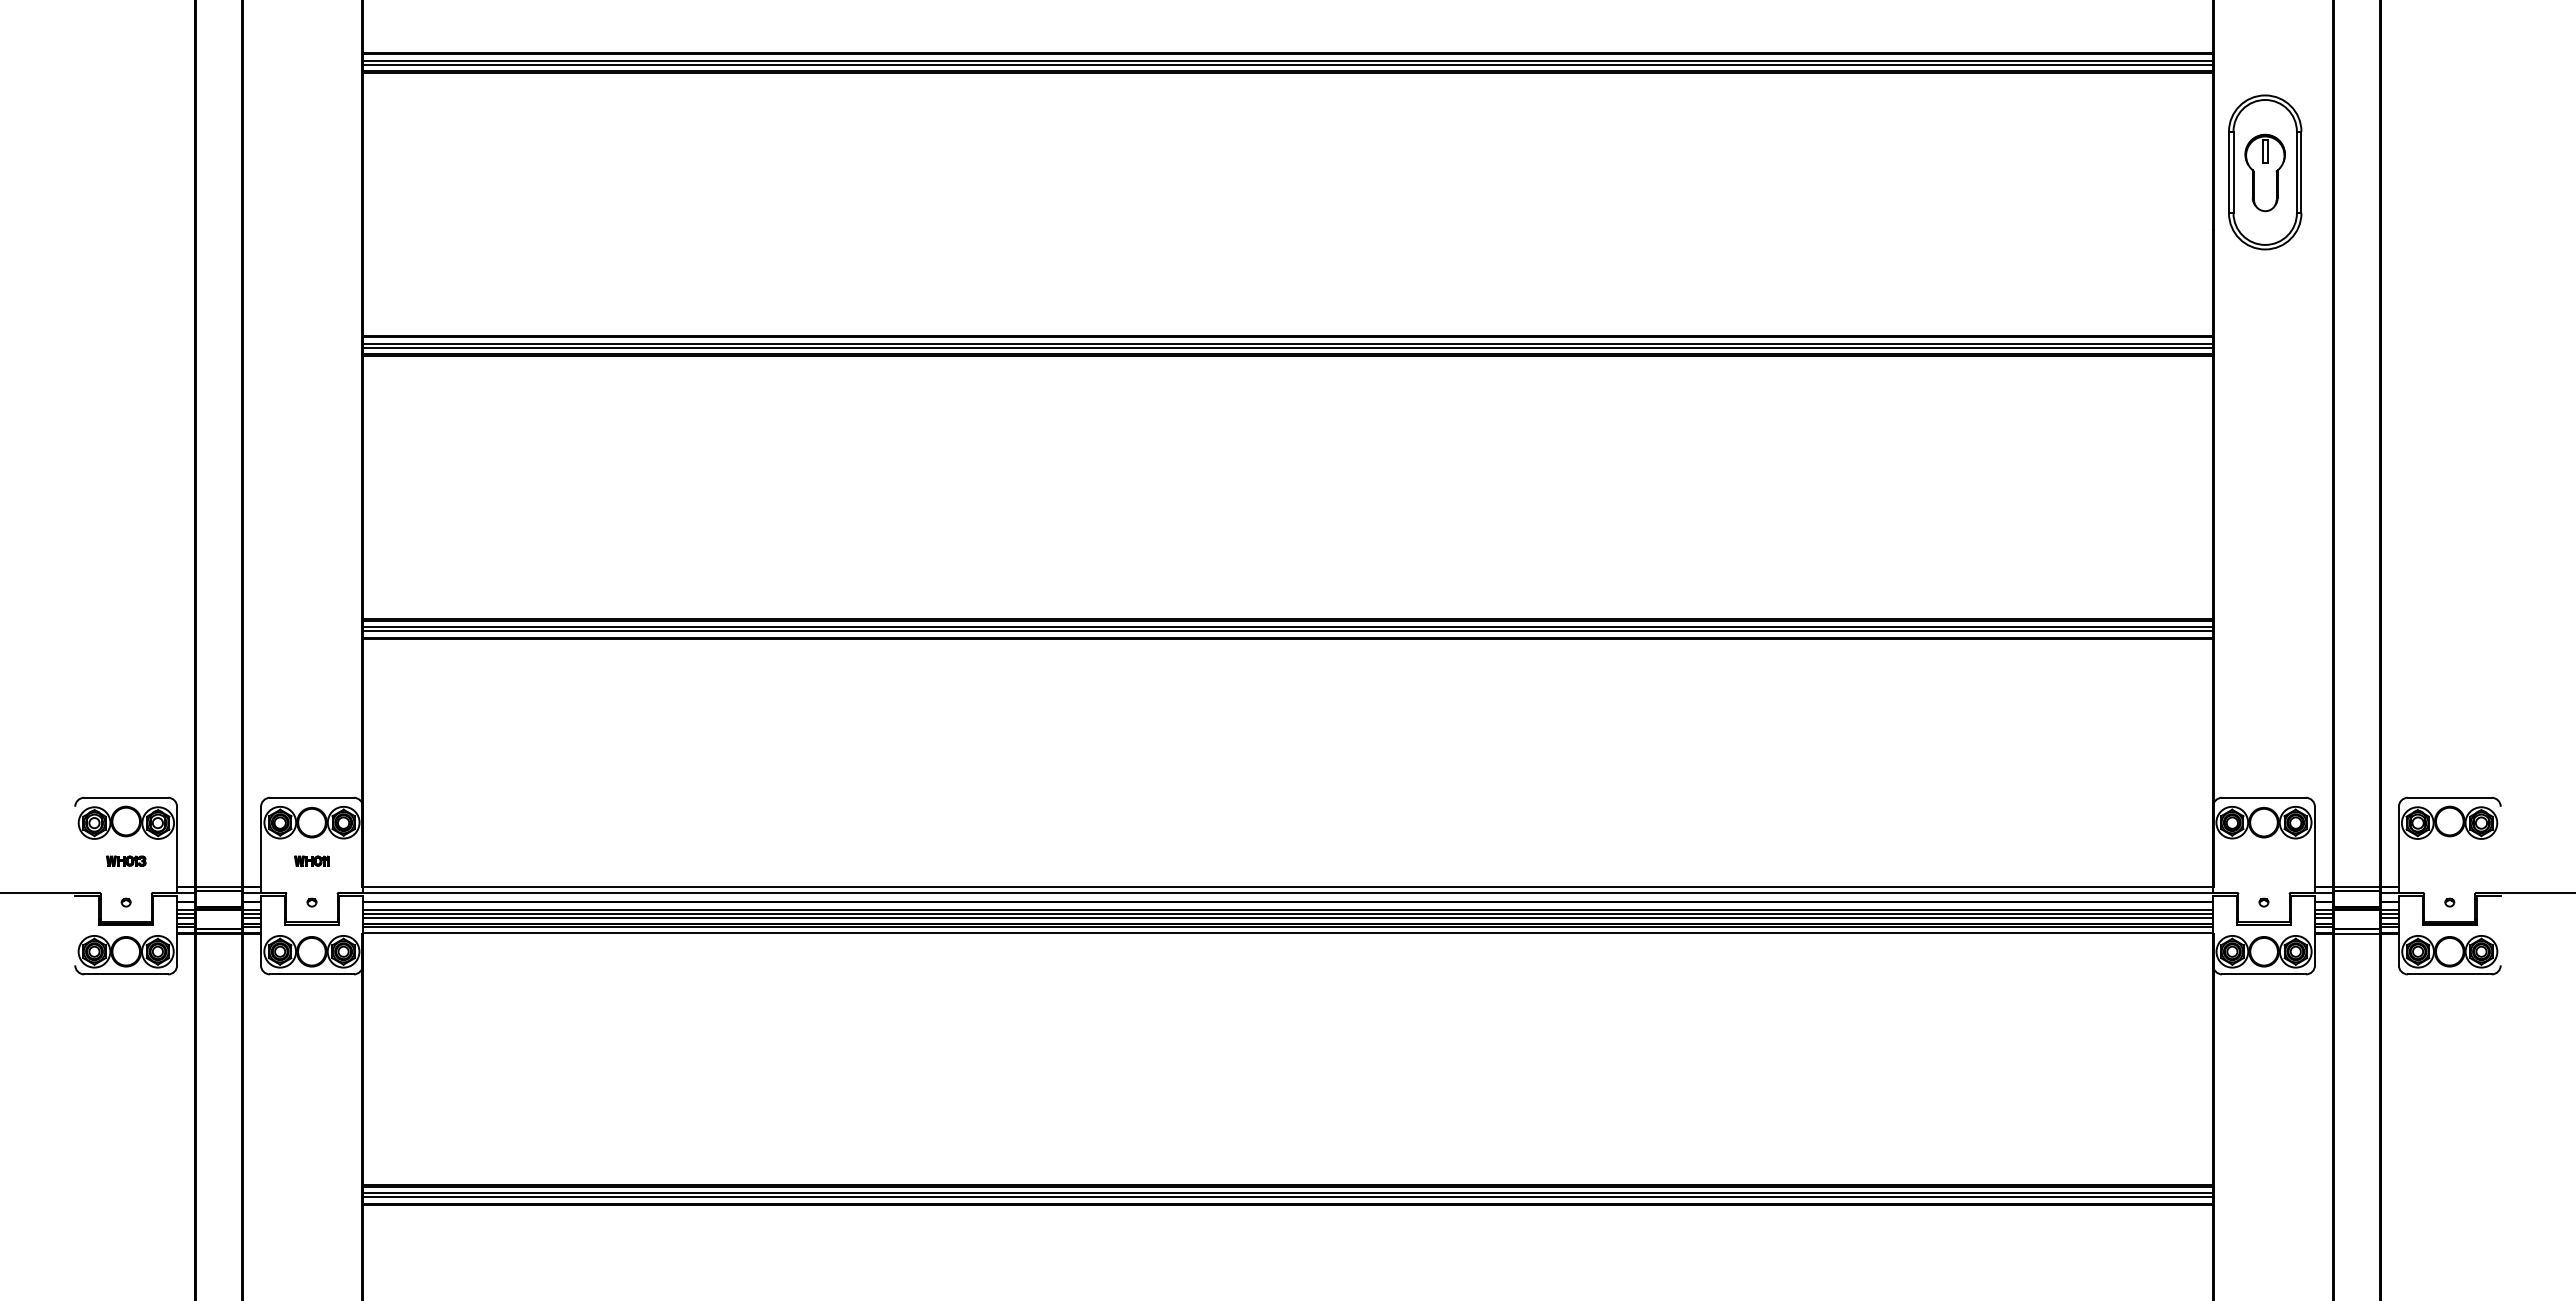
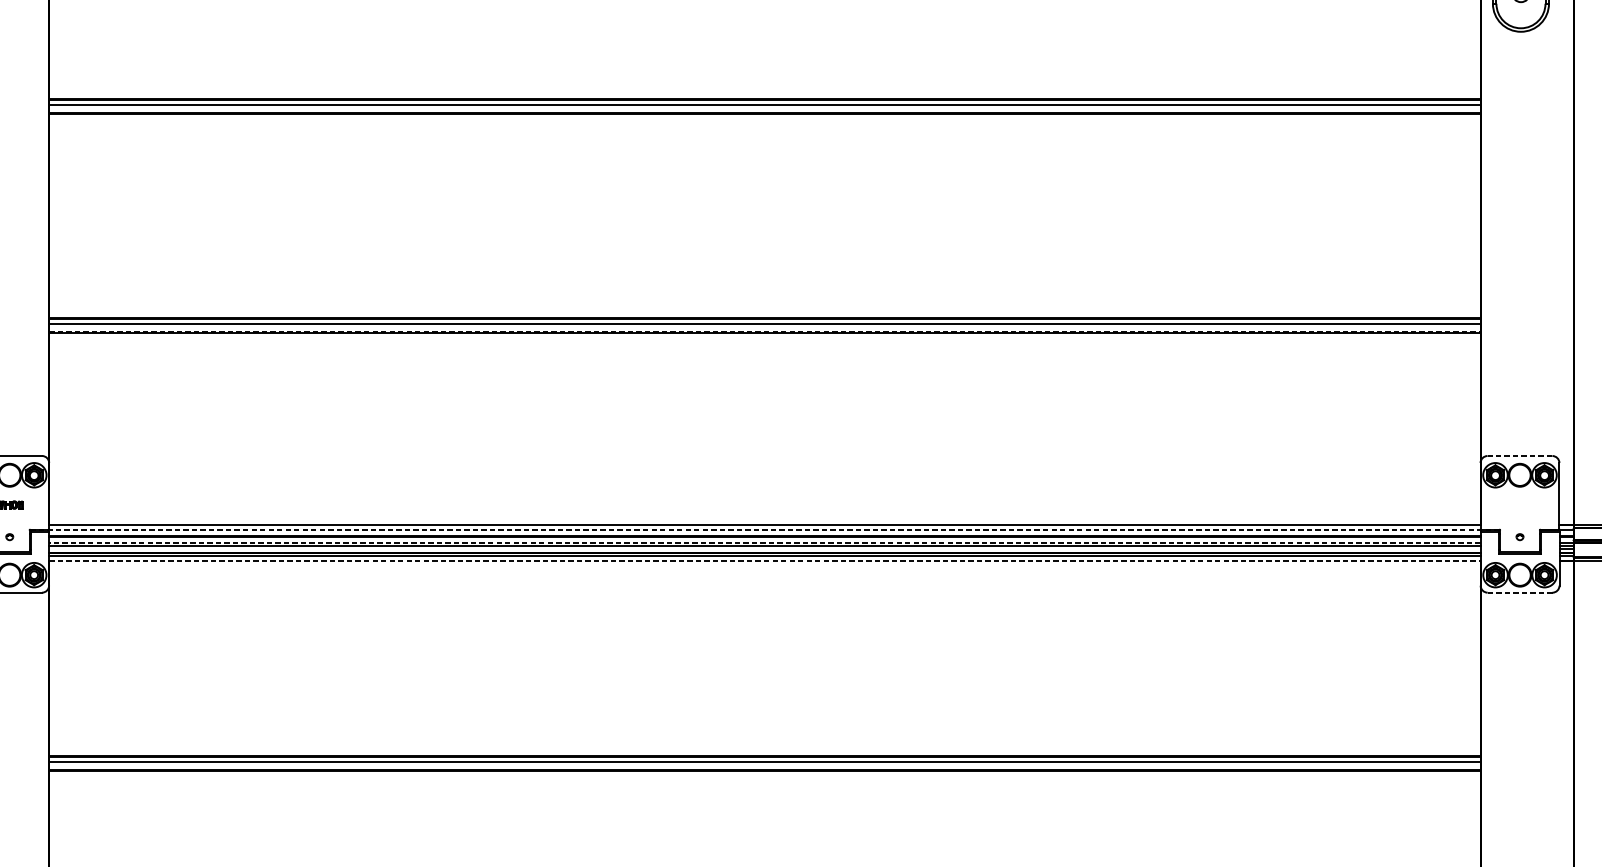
line: (1287, 347) -> (764, 107), removed
line: (1287, 630) -> (764, 326), removed
line: (1288, 637) -> (765, 332), solid -> dashed
line: (2263, 797) -> (1519, 455), solid -> dashed
line: (1287, 892) -> (764, 529), solid -> dashed
line: (1287, 909) -> (764, 542), solid -> dashed
line: (1287, 918) -> (764, 549), removed
line: (1288, 933) -> (765, 561), solid -> dashed
line: (2264, 974) -> (1520, 592), solid -> dashed
line: (1287, 1196) -> (764, 764), removed

